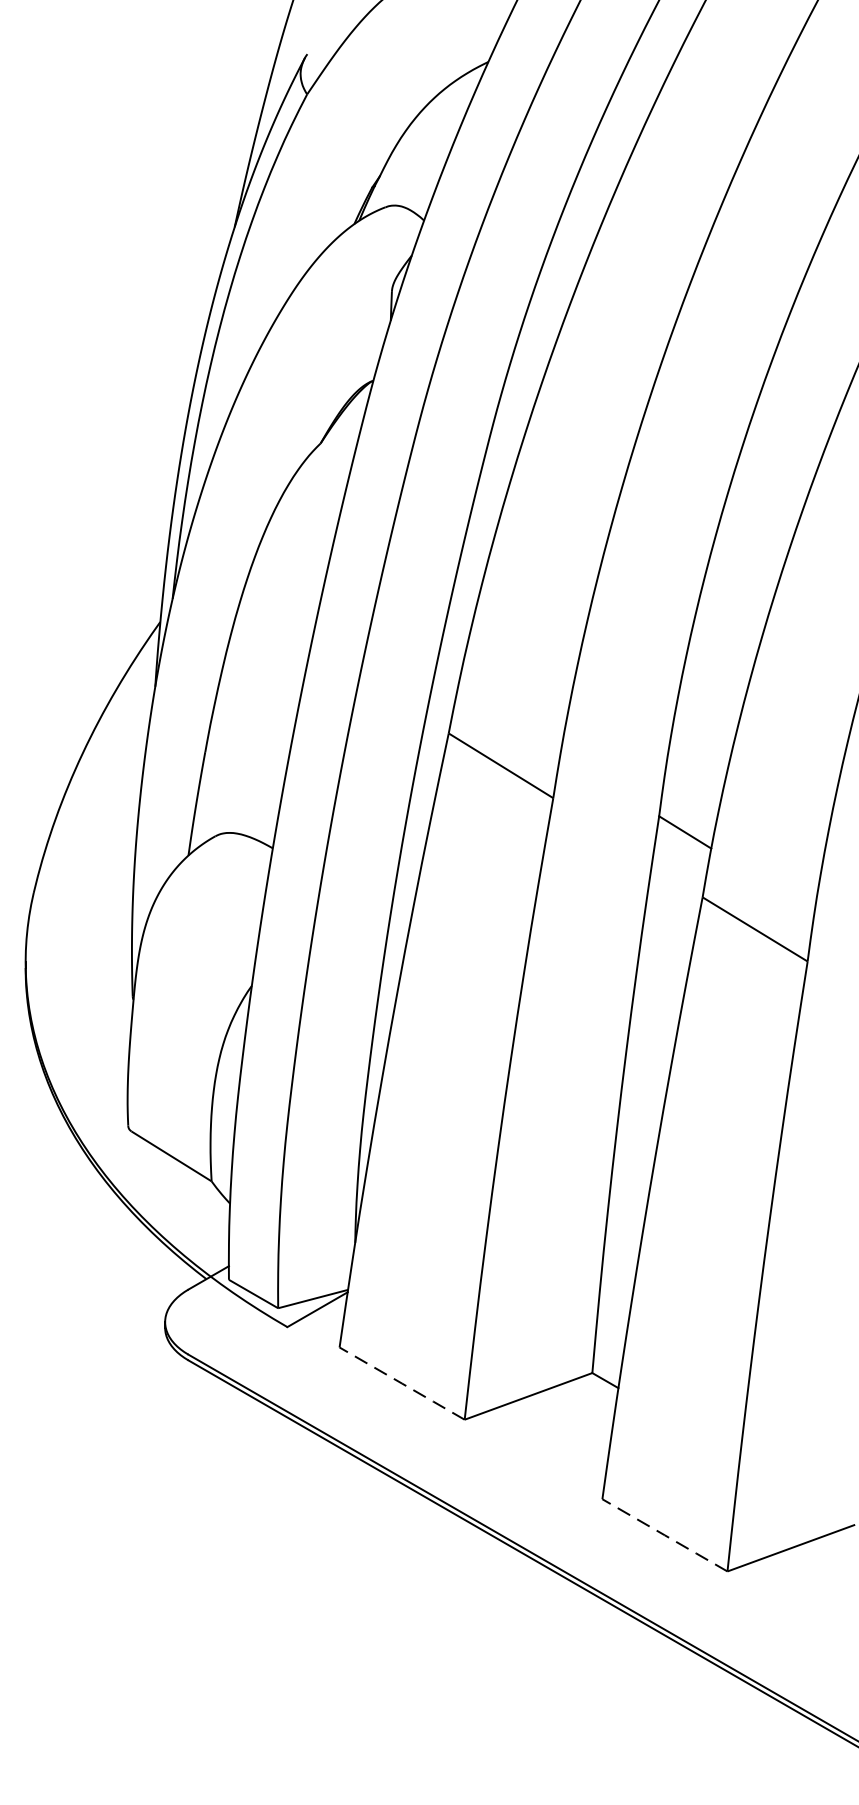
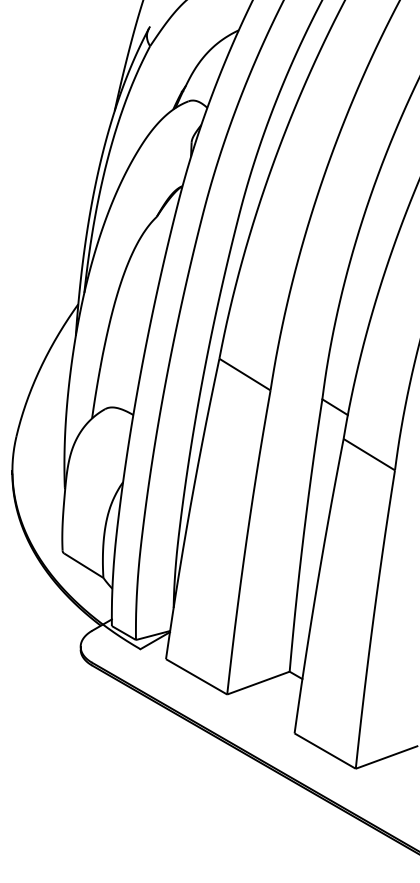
line: (401, 1382) -> (196, 676), dashed -> solid
line: (665, 1536) -> (325, 751), dashed -> solid

